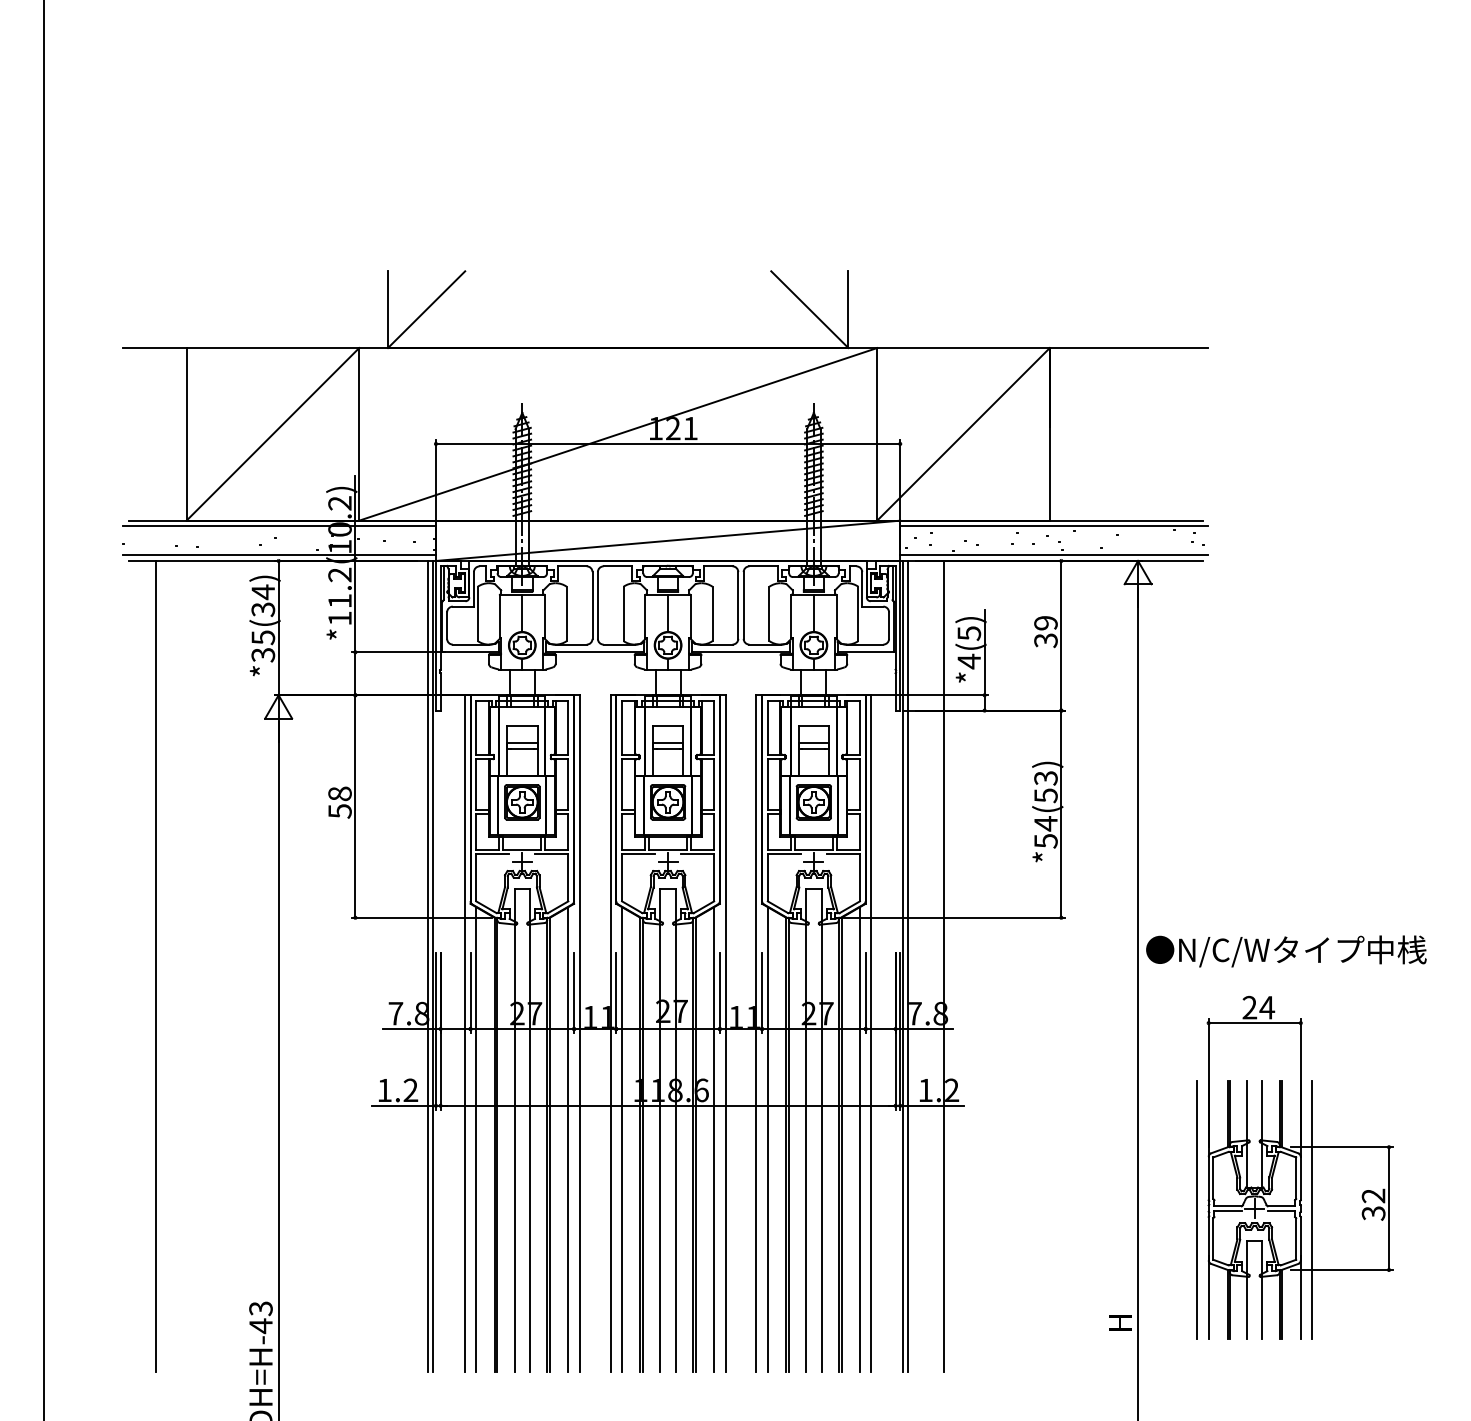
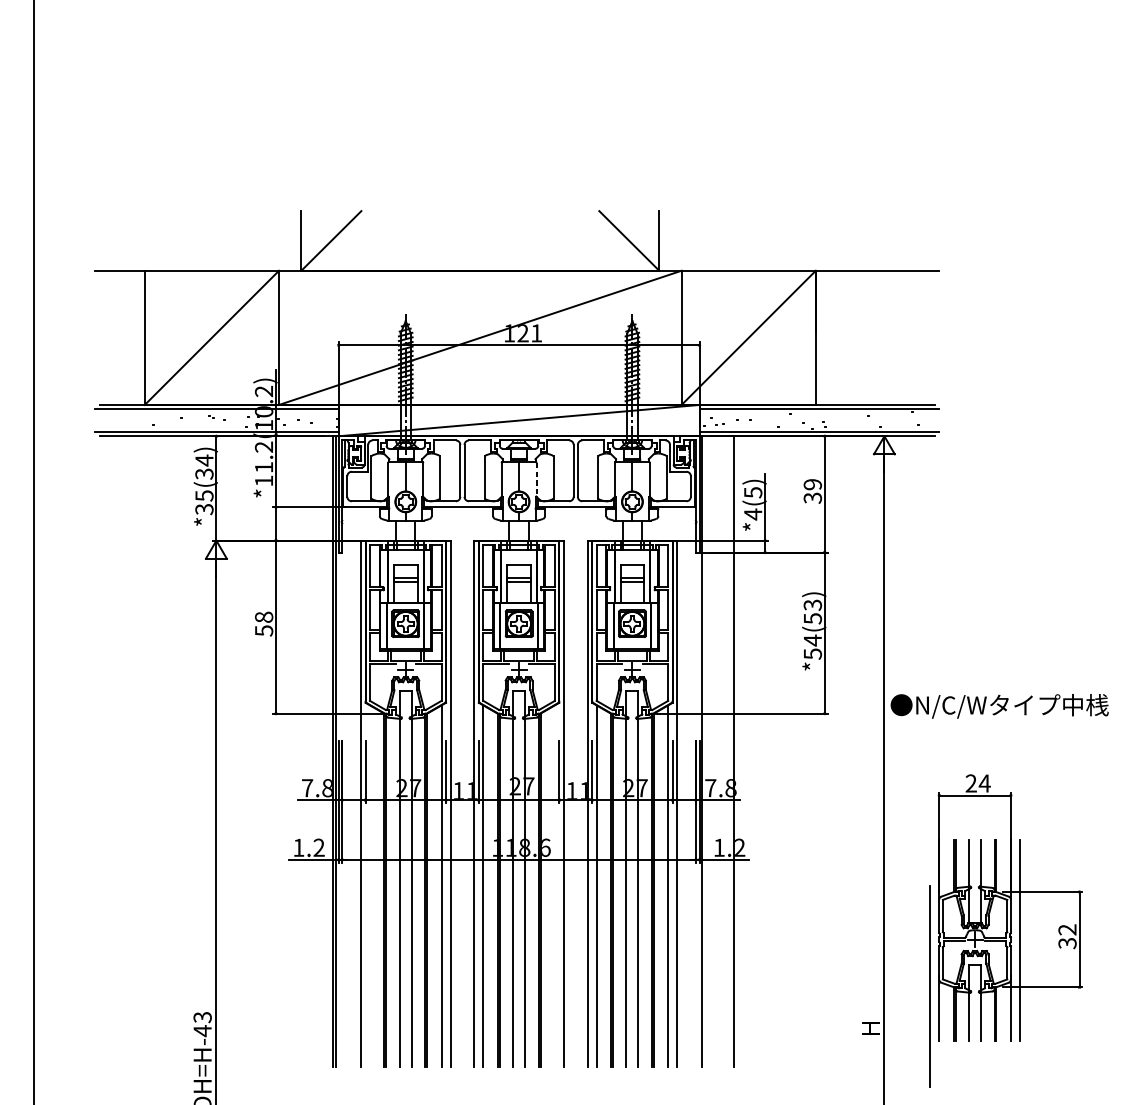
line: (690, 616) -> (536, 479), solid -> dashed
text: (1286, 951) -> (999, 706), moved
line: (155, 966) -> (120, 751), removed
line: (907, 966) -> (705, 751), removed
line: (476, 1139) -> (370, 885), removed
line: (714, 1139) -> (555, 885), removed
line: (1196, 1209) -> (929, 986), moved

